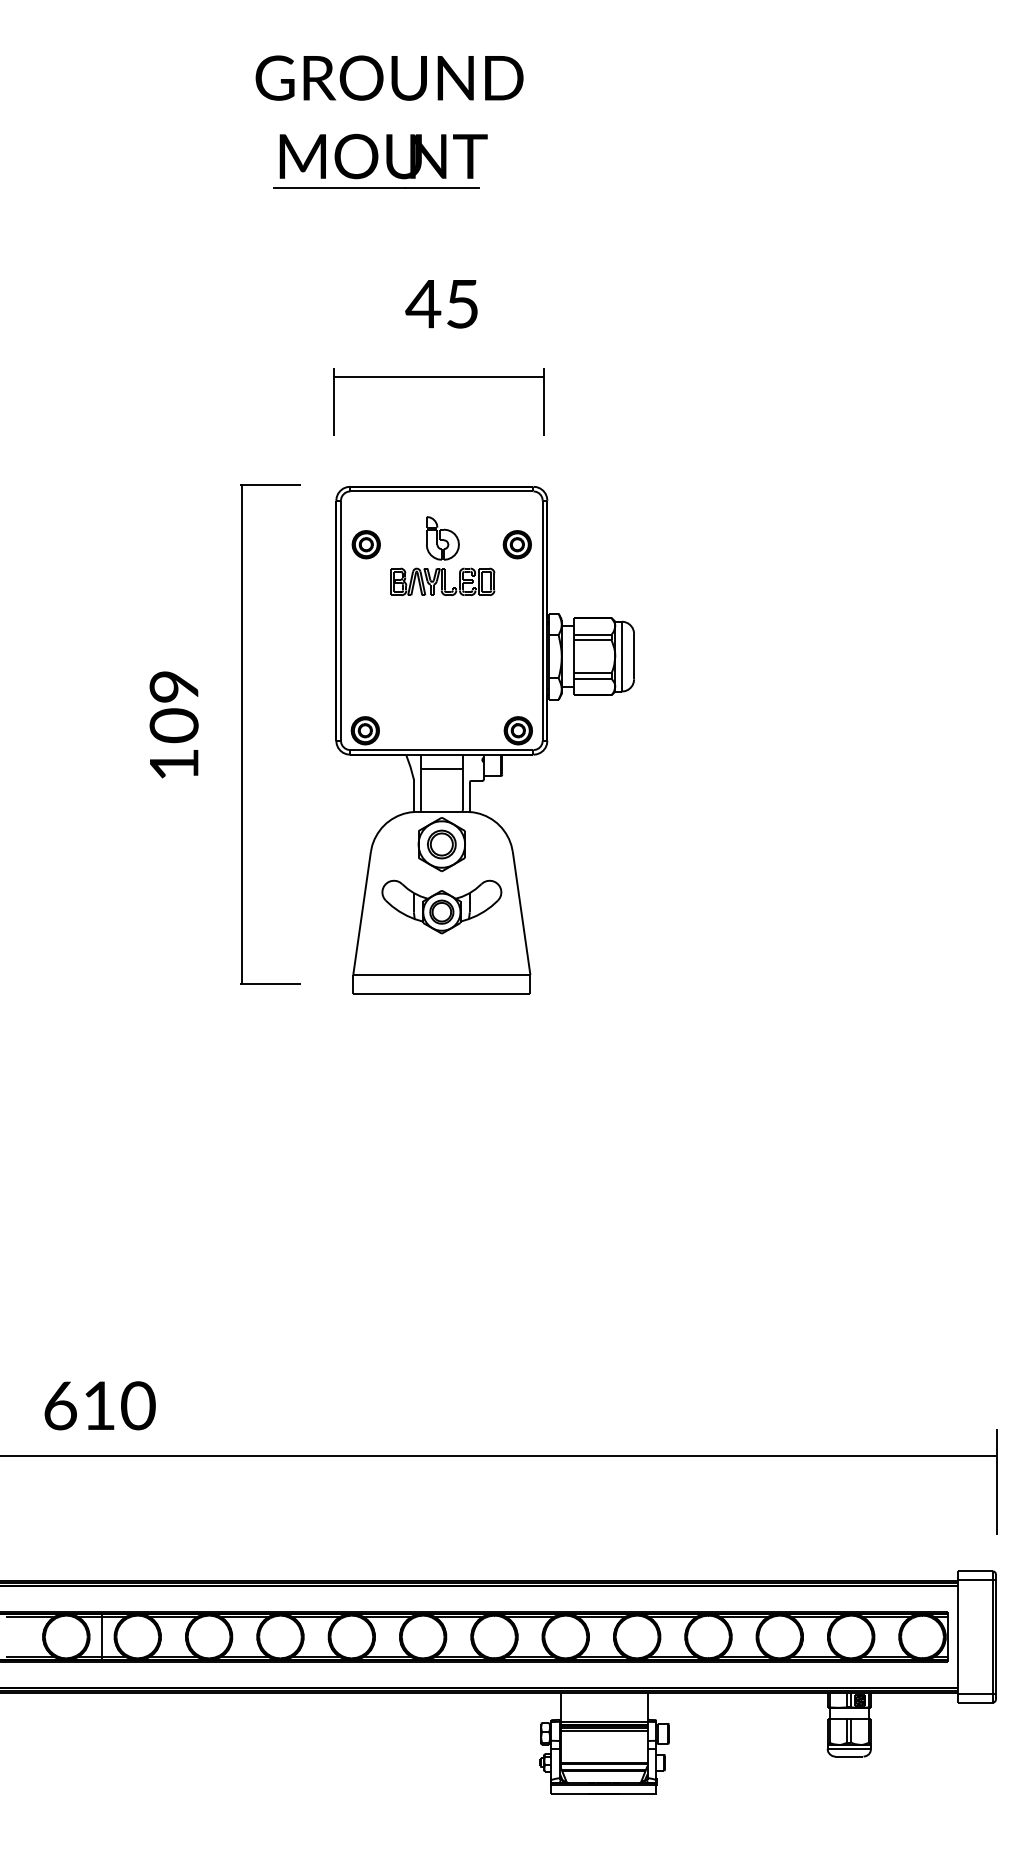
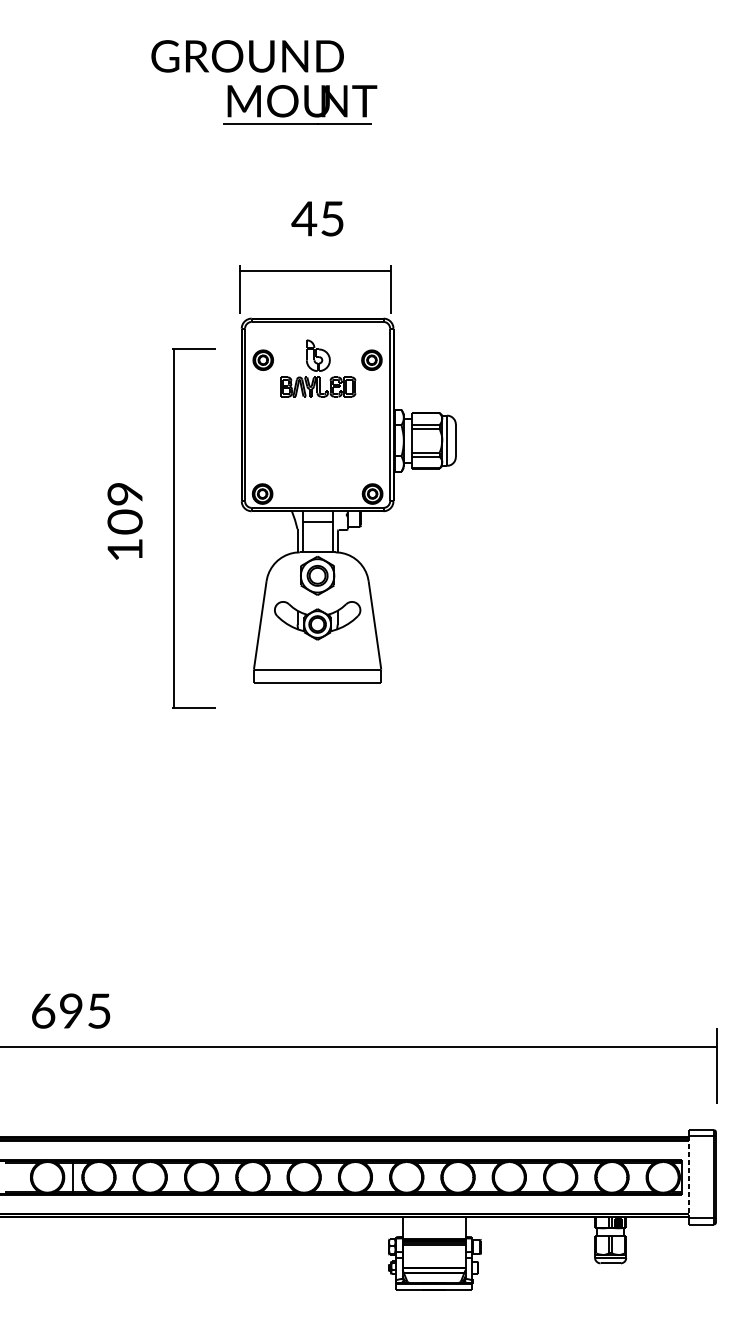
text: (389, 77) -> (247, 55), moved
part: (380, 160) -> (300, 104), moved
part: (484, 740) -> (348, 501), moved
text: (119, 1405) -> (85, 1010), 610 -> 695
line: (958, 1637) -> (689, 1177), solid -> dashed

